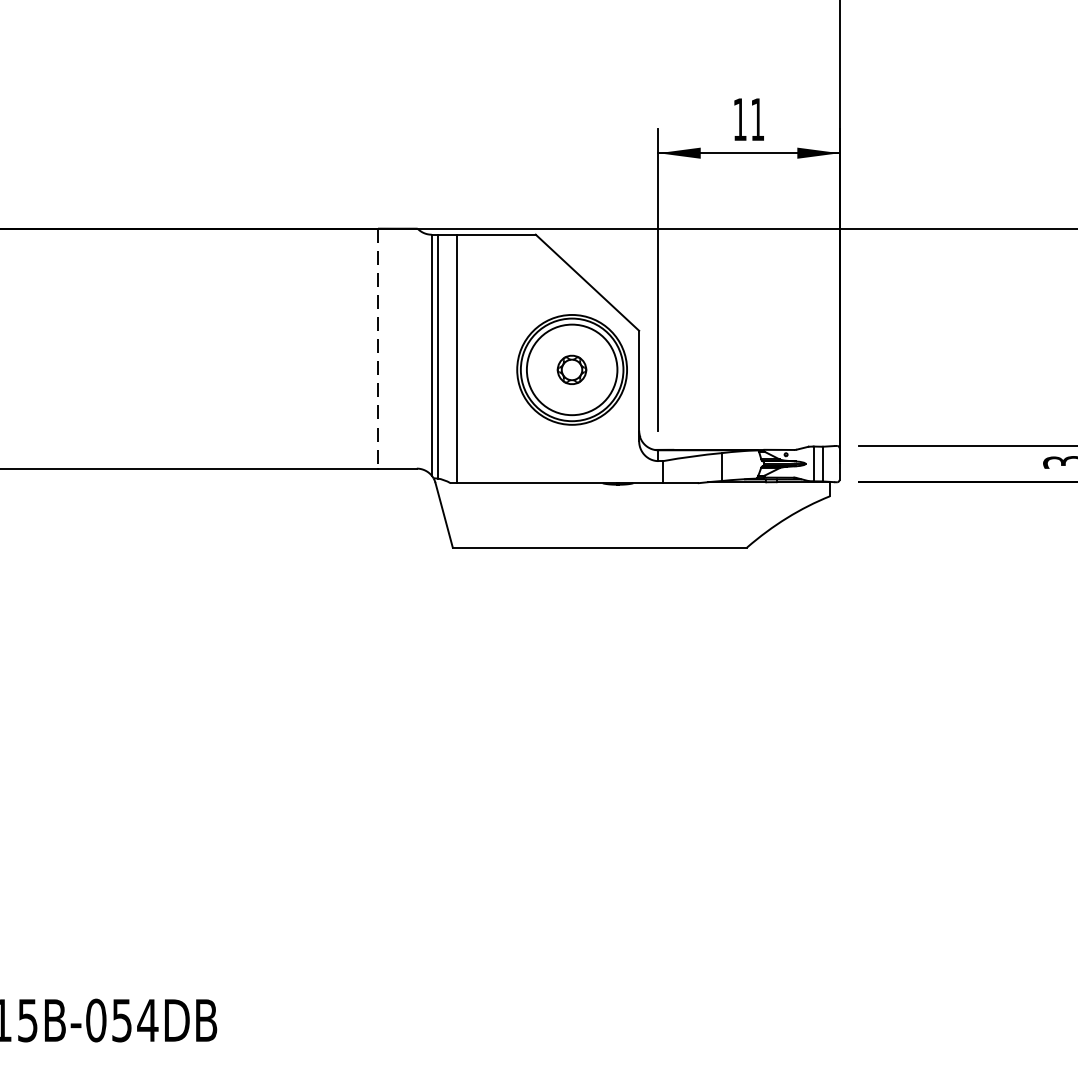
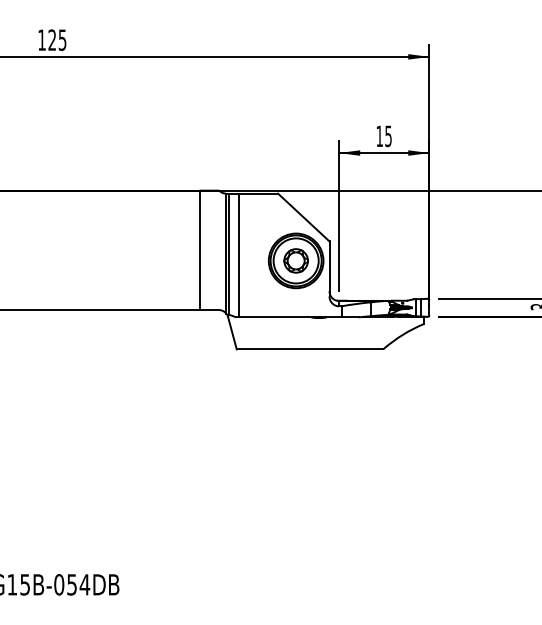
text: (757, 119) -> (388, 136), 11 -> 15
line: (377, 348) -> (199, 250), dashed -> solid
part: (570, 369) -> (295, 260), size x1.67

